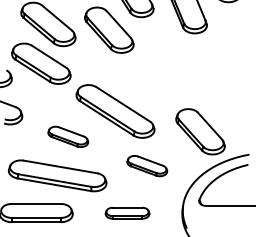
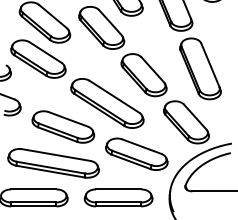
part: (215, 73) -> (200, 68), added
part: (154, 80) -> (143, 74), added
part: (68, 136) -> (63, 126), size x1.67
part: (147, 165) -> (137, 153), size x1.67
part: (127, 213) -> (118, 198), size x1.67

